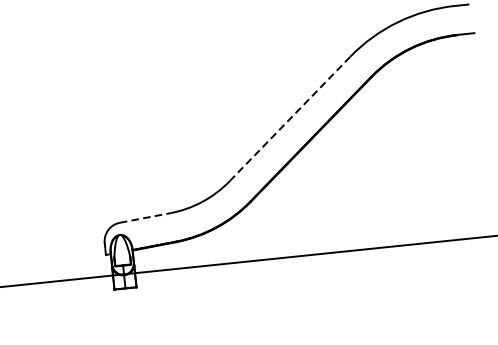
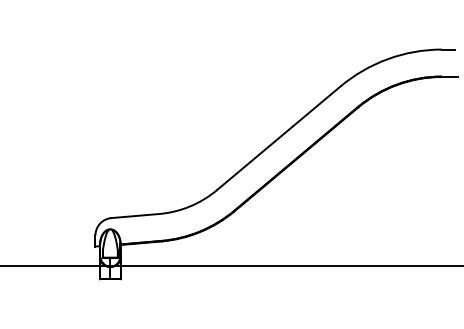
line: (289, 119) -> (278, 138), dashed -> solid
line: (145, 218) -> (135, 216), dashed -> solid

